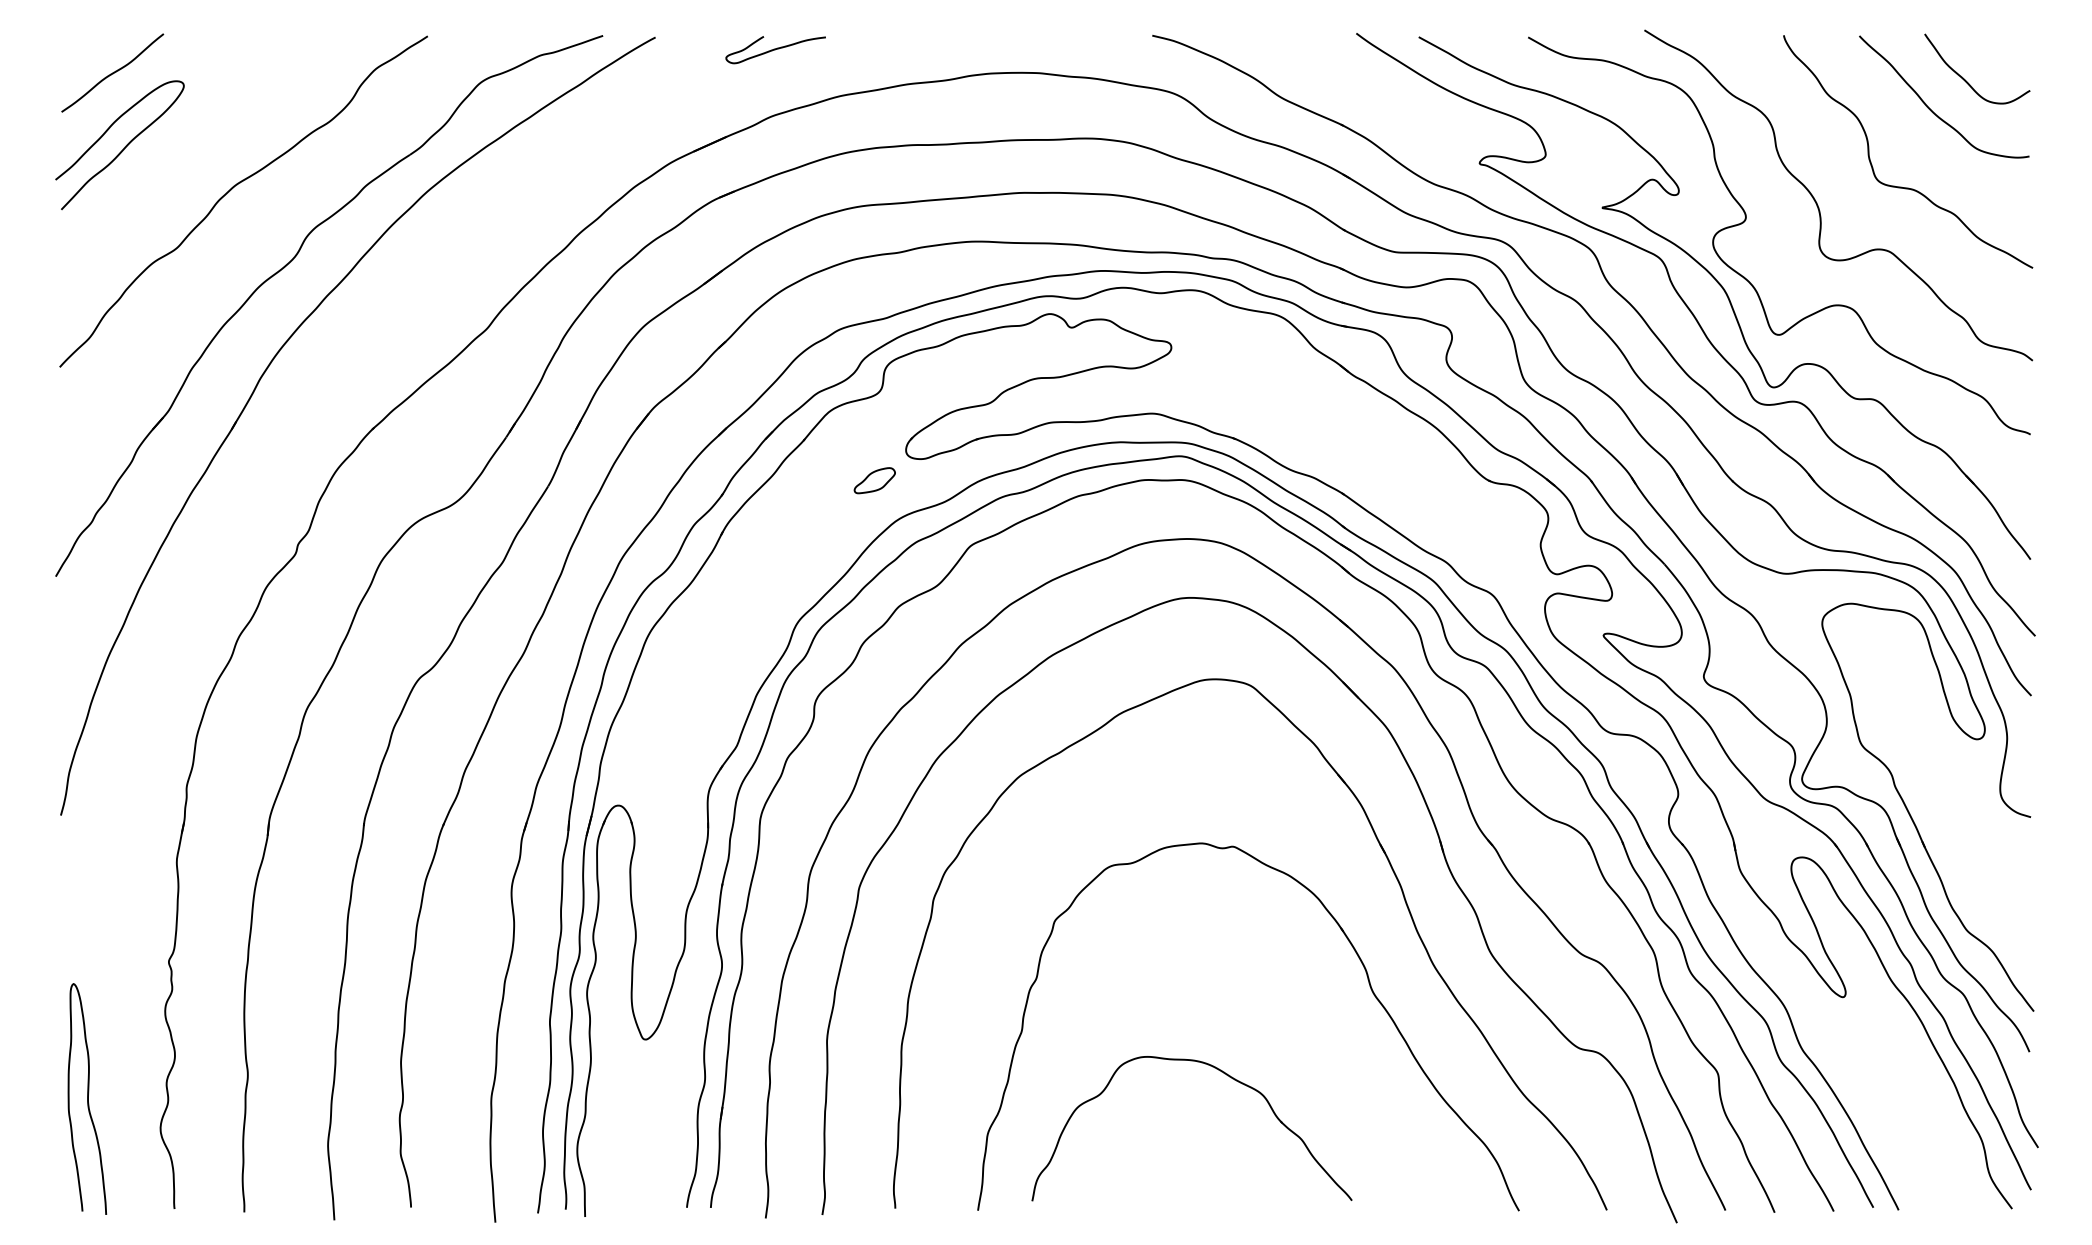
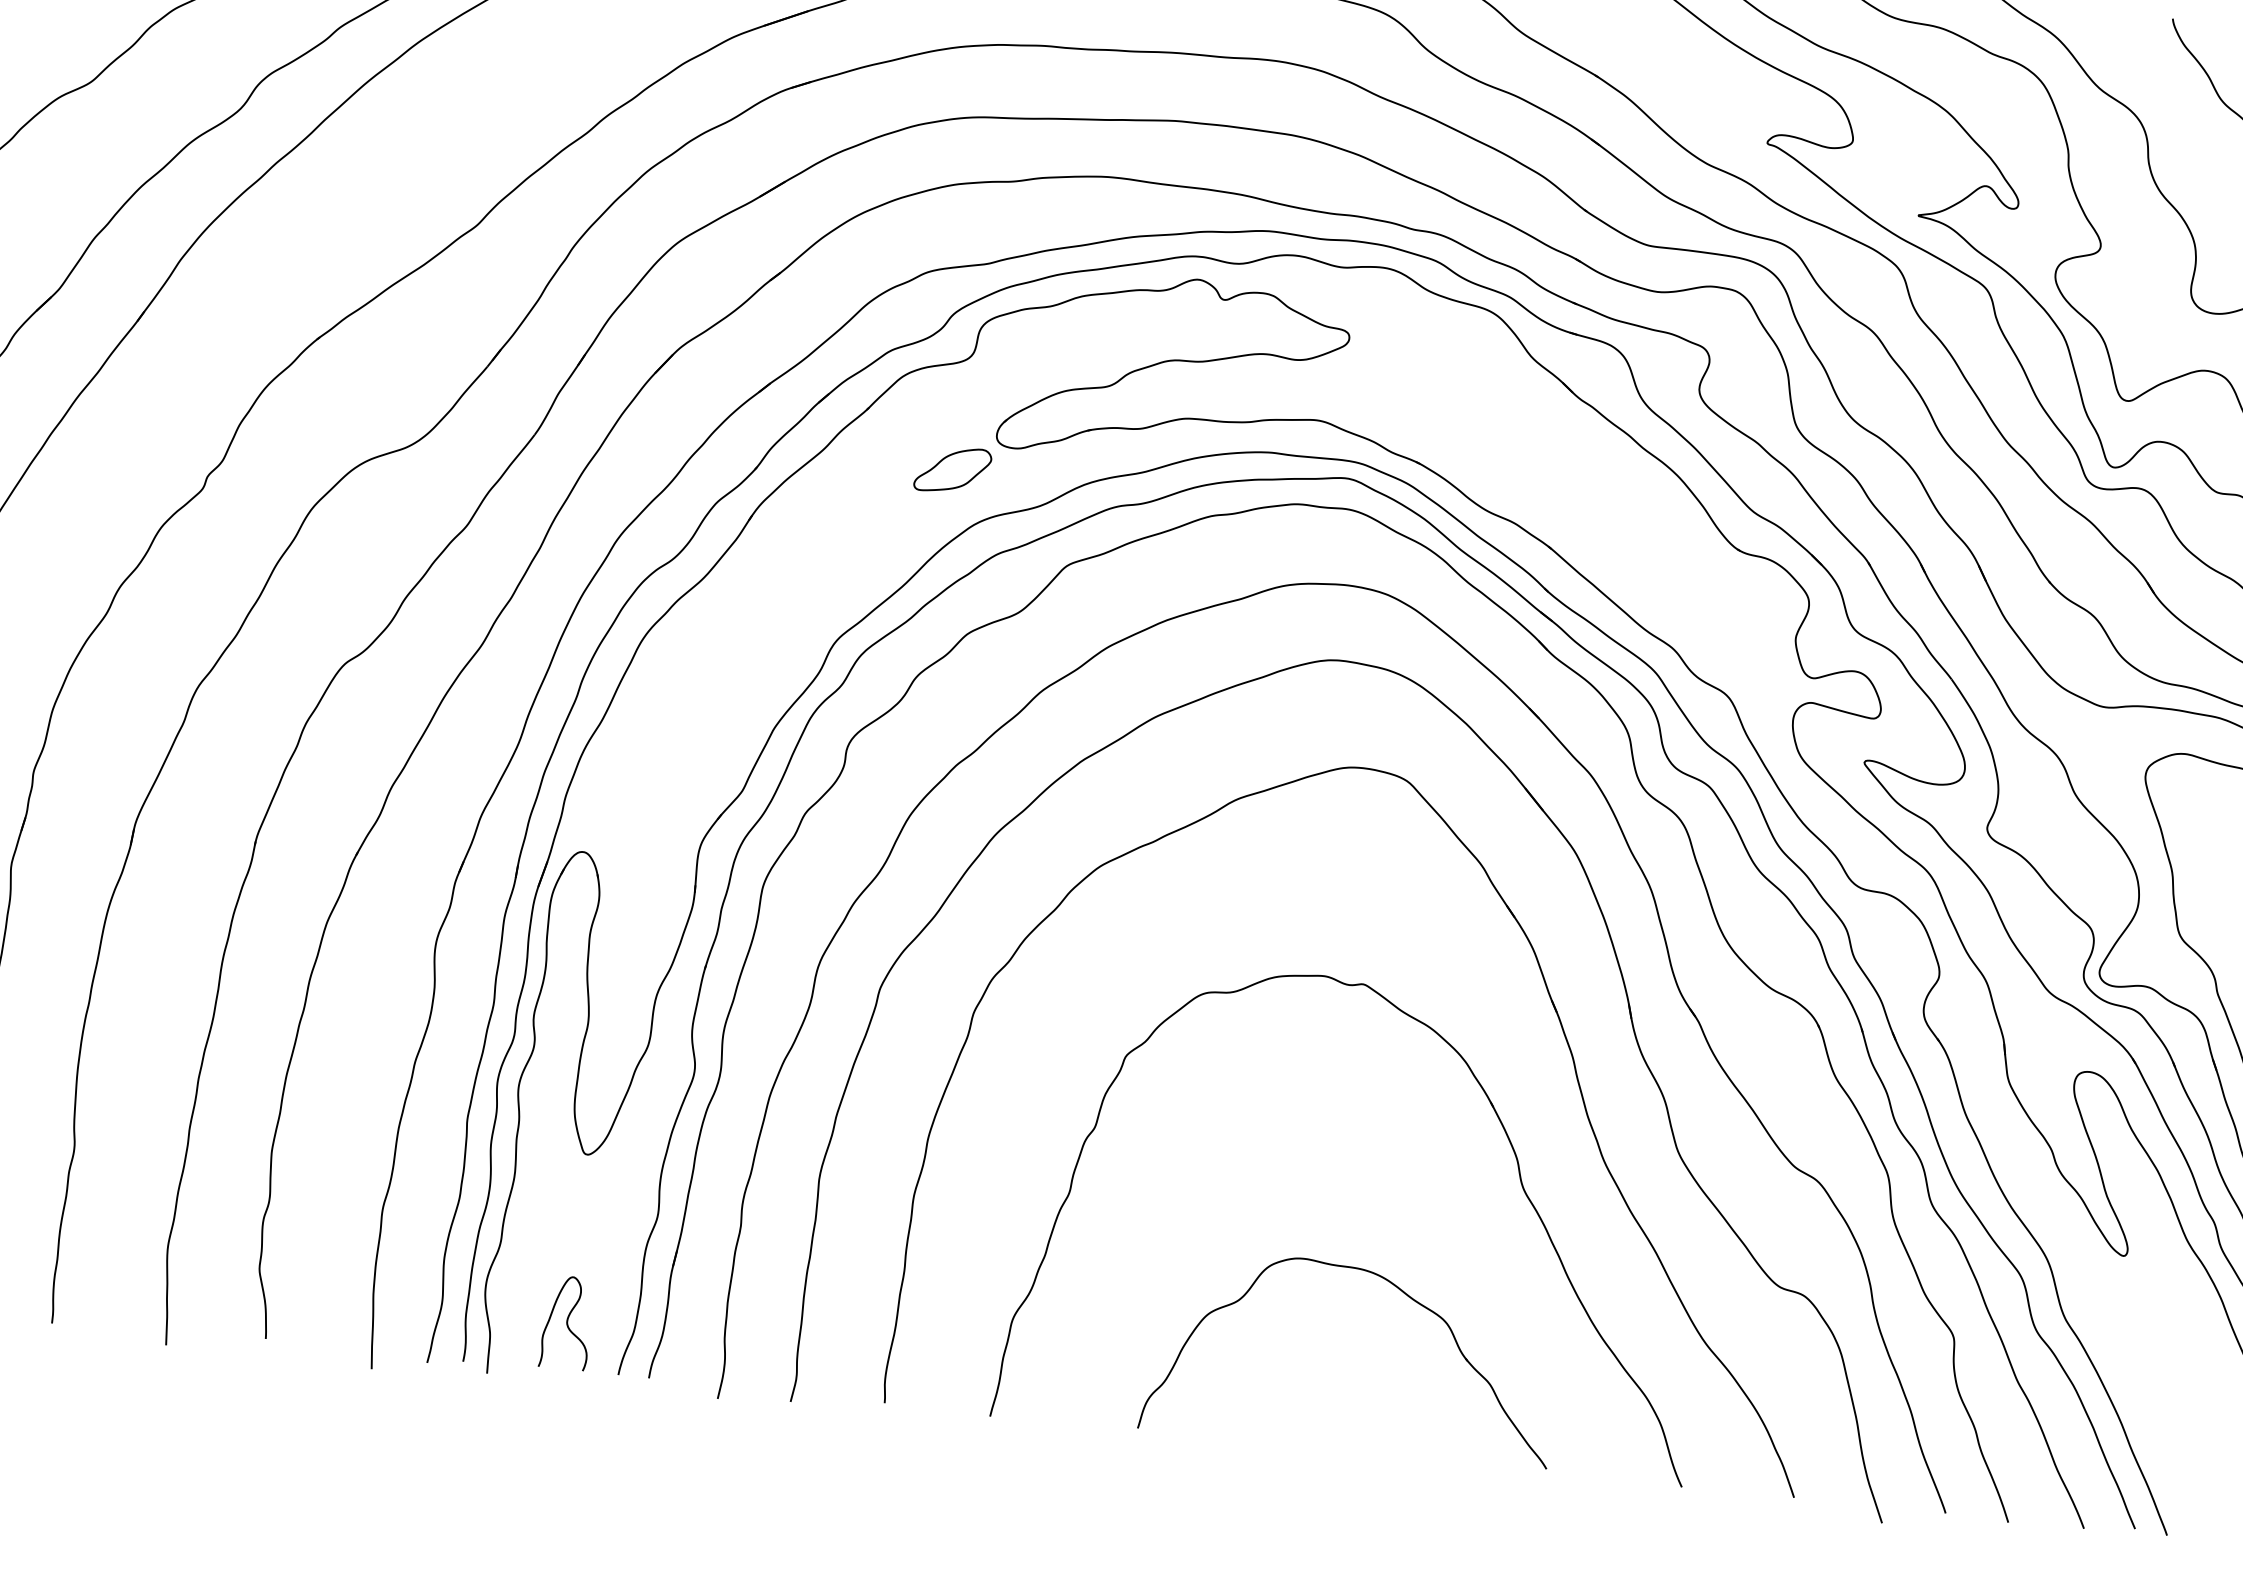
part: (874, 480) -> (952, 469), size x1.43
part: (1224, 1074) -> (1399, 1291), moved
curve: (642, 1170) -> (566, 1321), added

